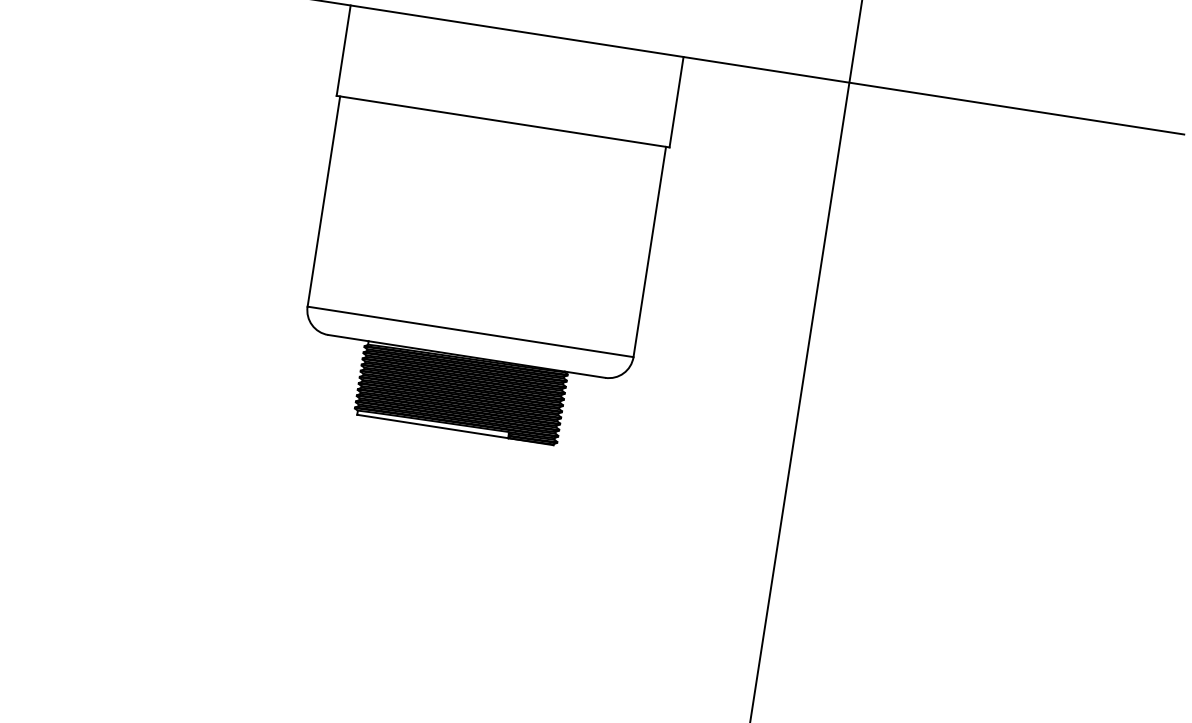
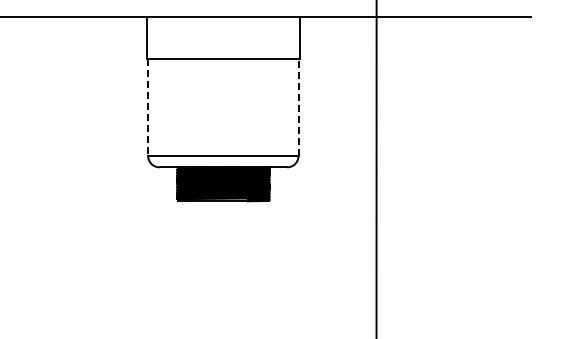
line: (324, 203) -> (148, 108), solid -> dashed
line: (649, 251) -> (298, 107), solid -> dashed

